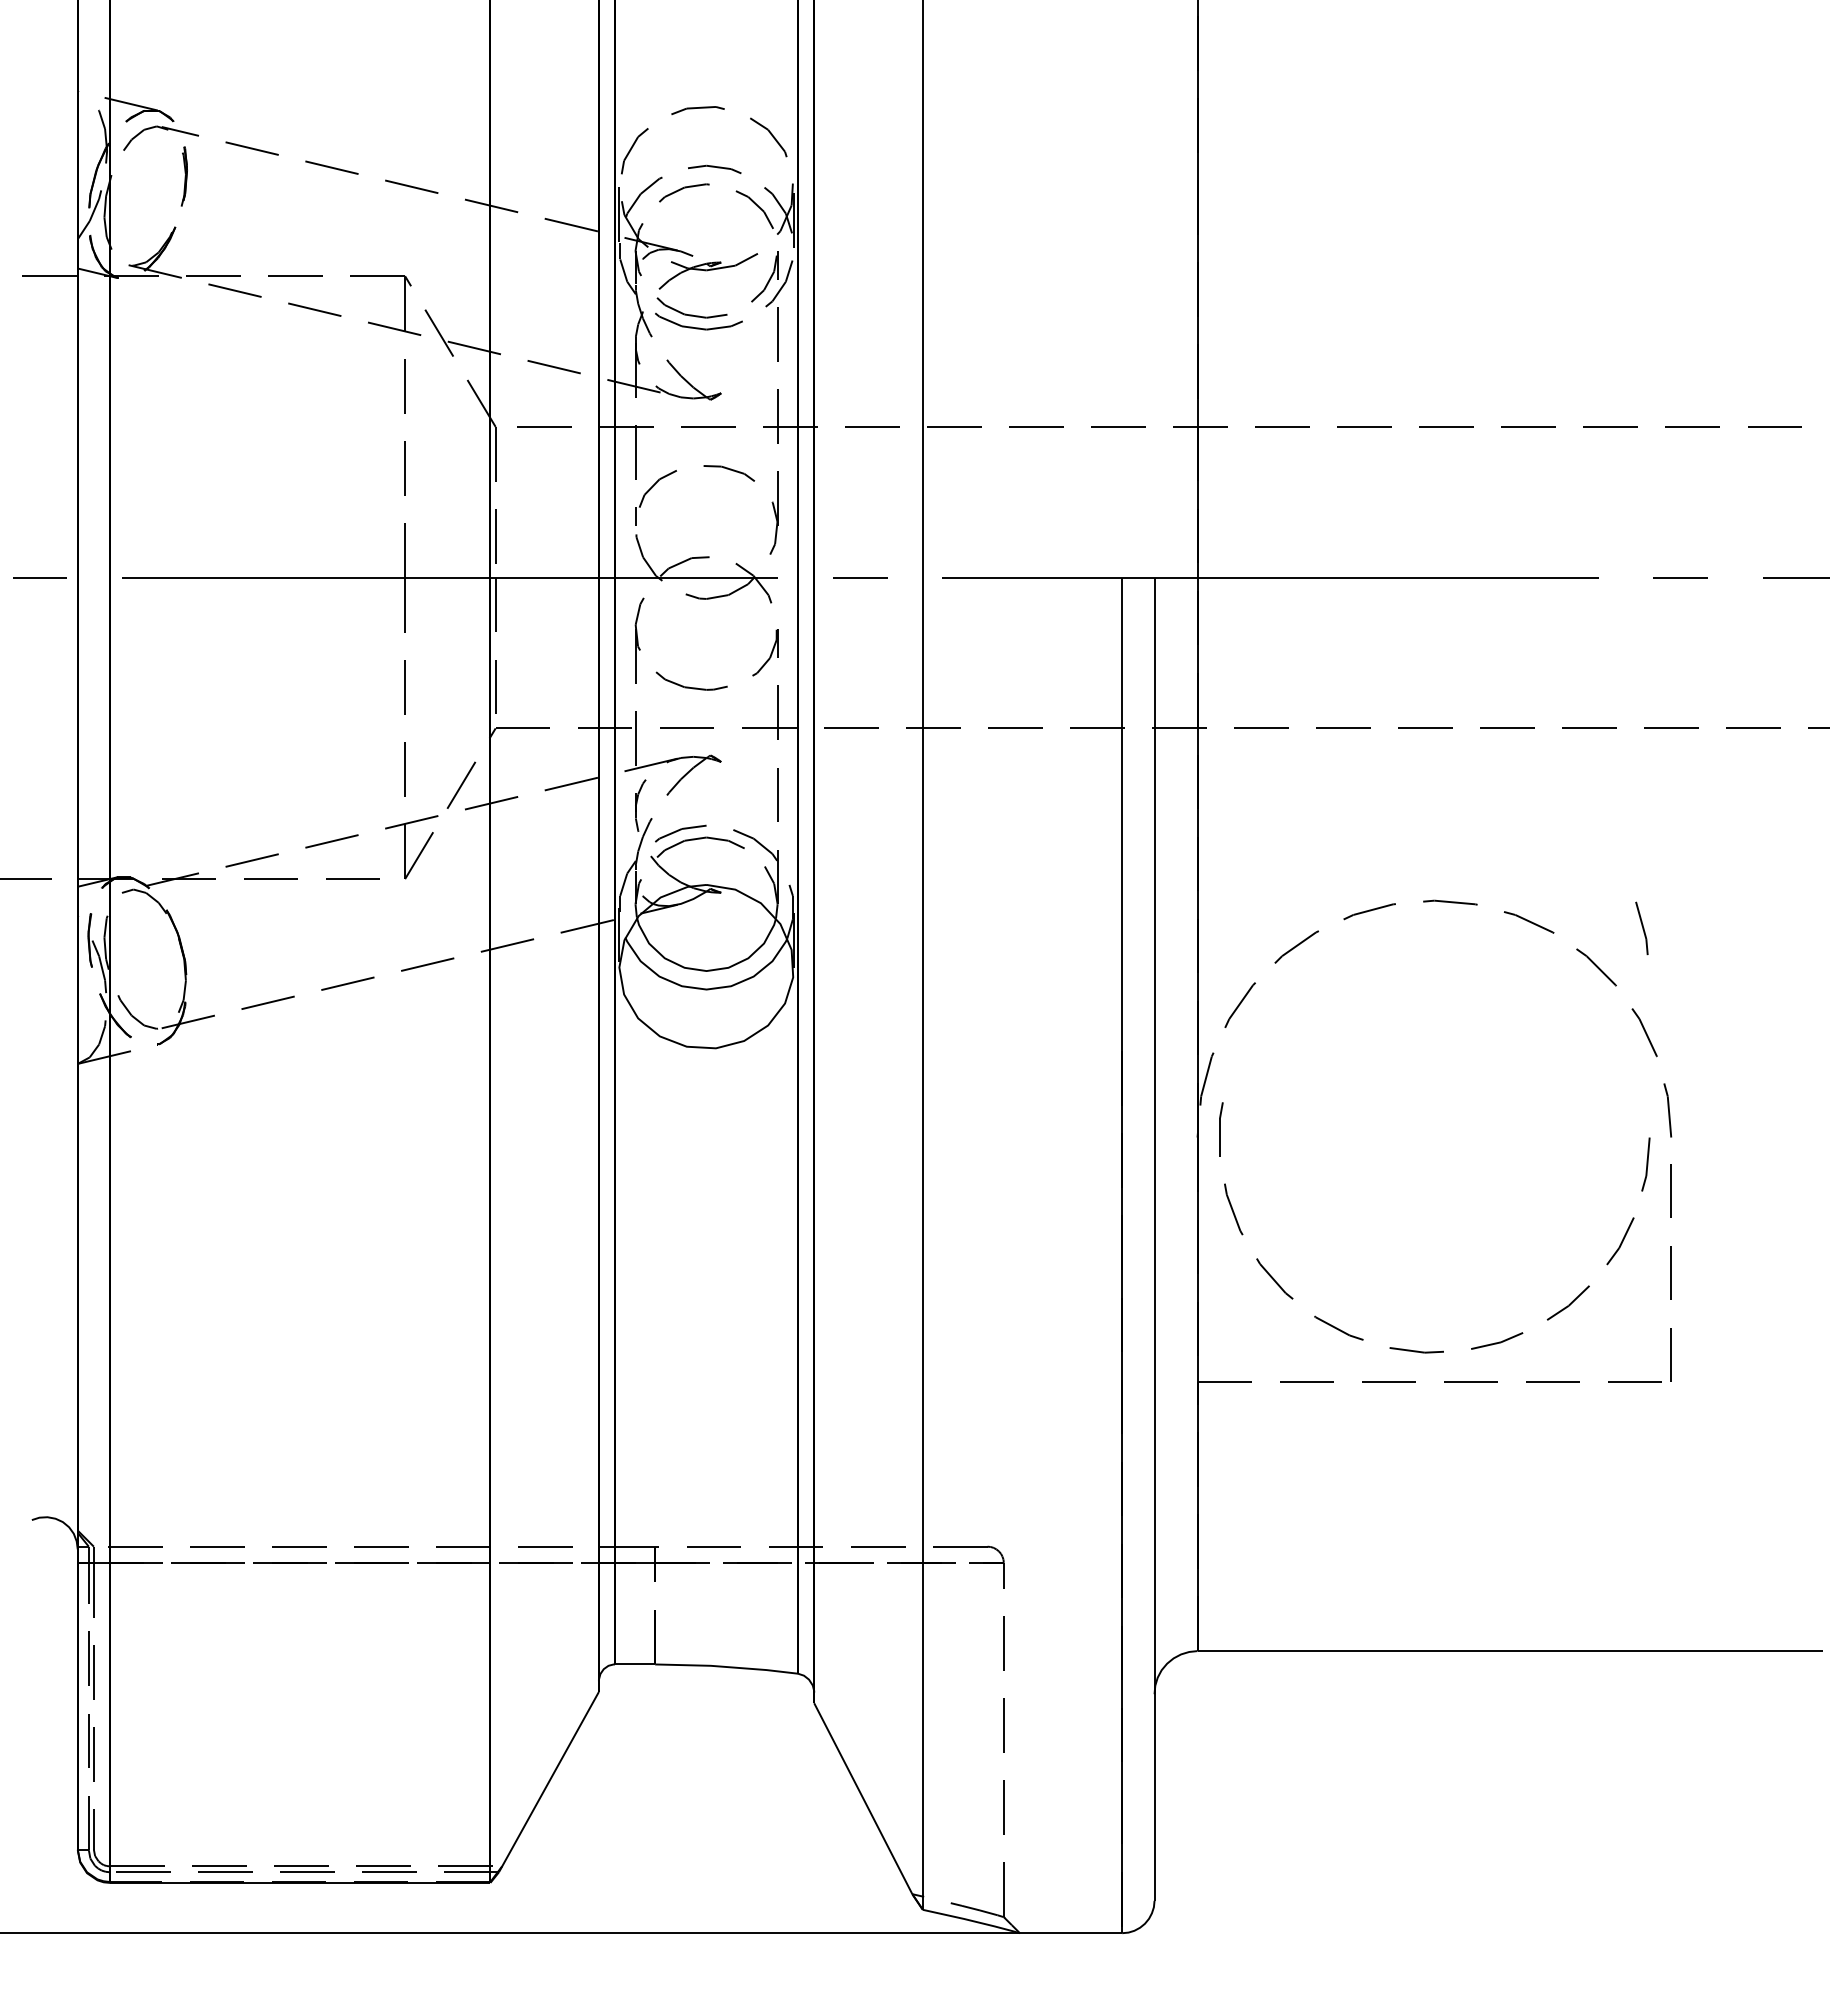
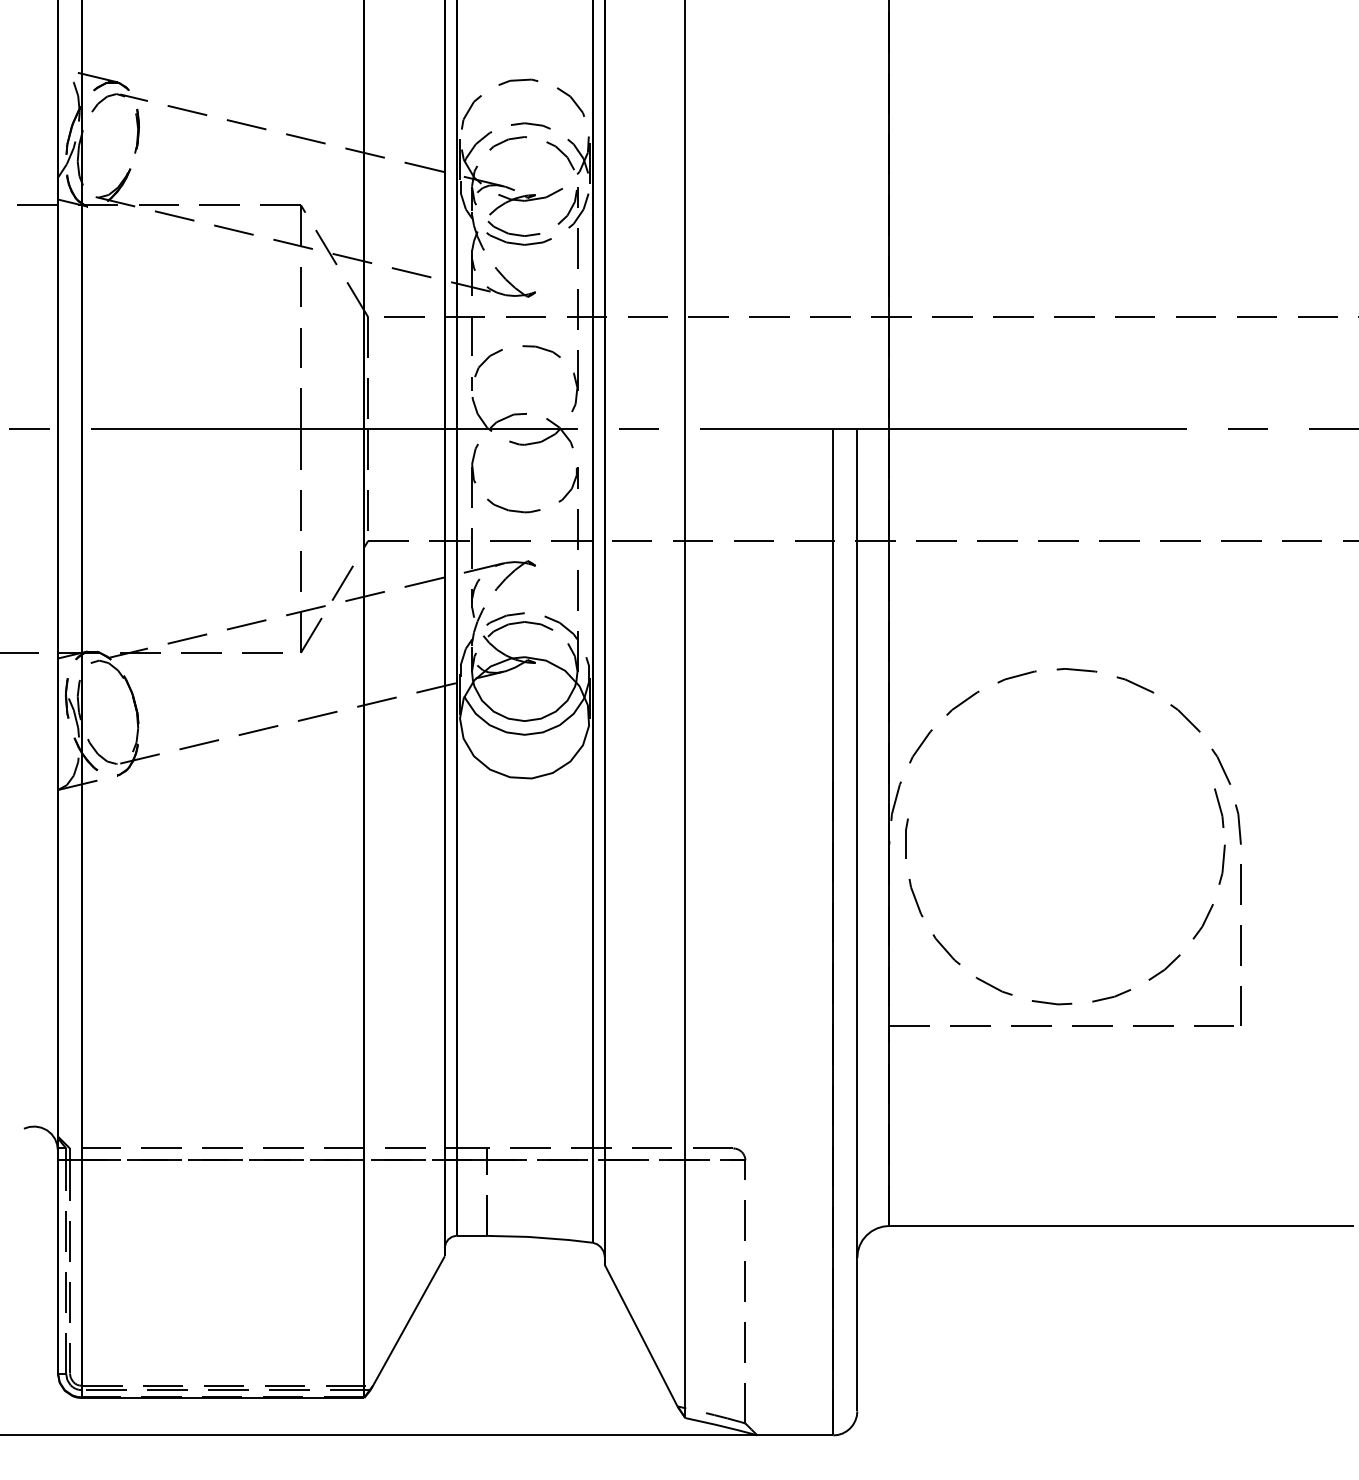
line: (1642, 928) -> (1219, 808), moved

